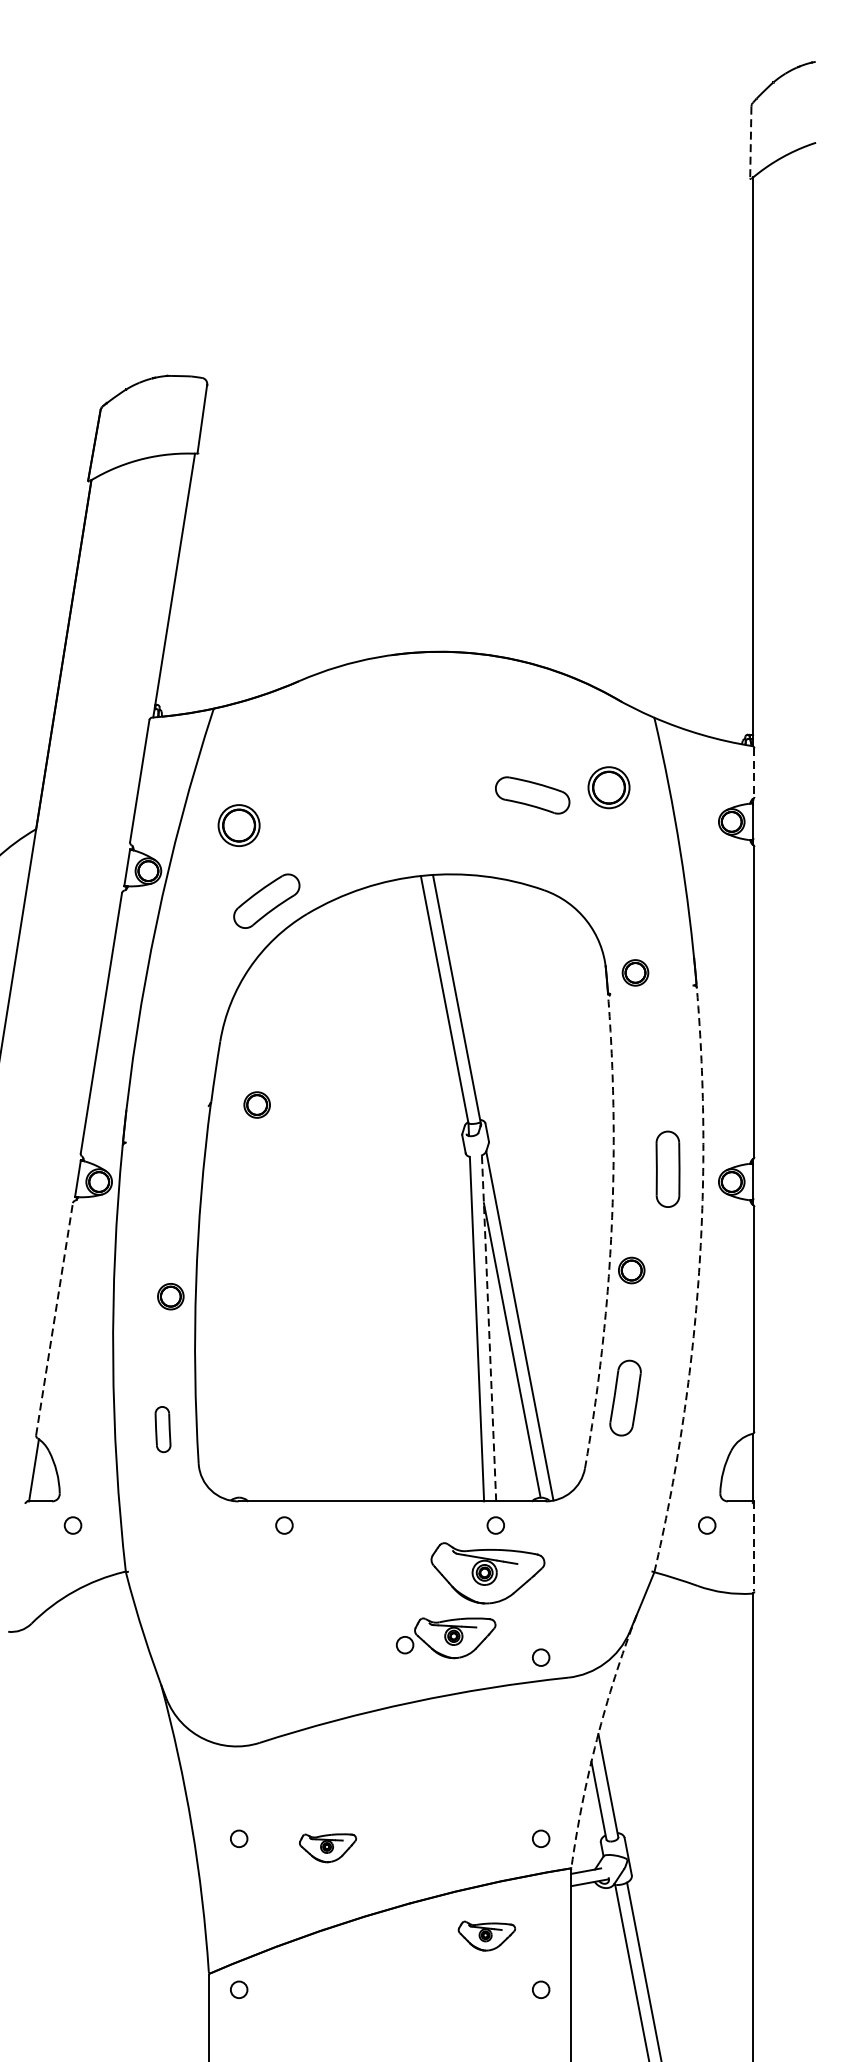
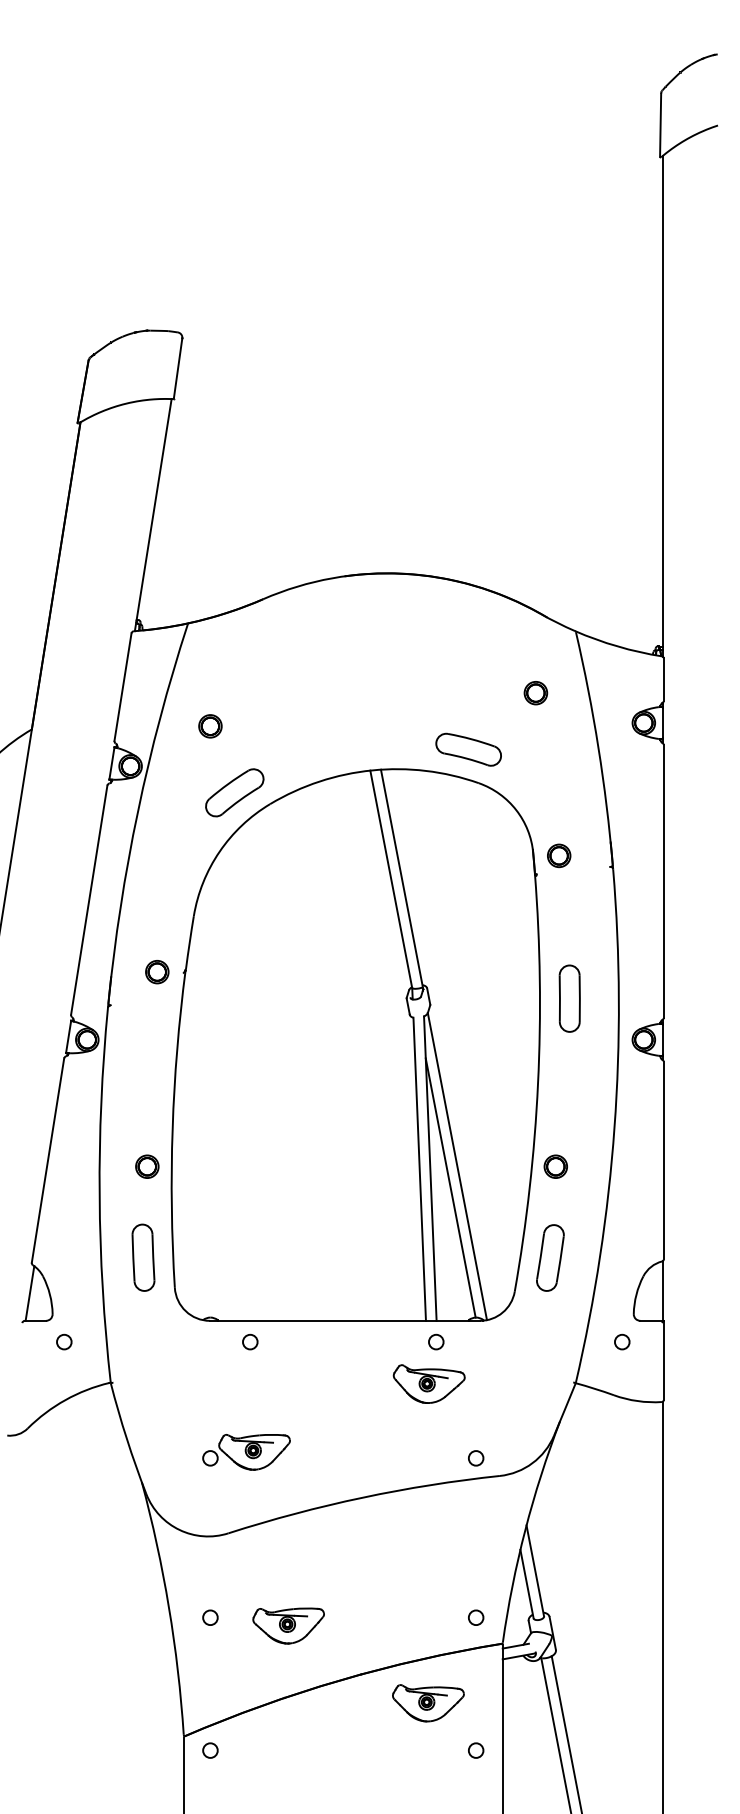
line: (750, 142) -> (660, 125), dashed -> solid
line: (754, 773) -> (663, 680), dashed -> solid
part: (608, 788) -> (535, 693), size x0.62
part: (532, 795) -> (468, 749), moved
part: (239, 825) -> (210, 726), size x0.62
part: (257, 1105) -> (157, 972), moved
part: (667, 1169) -> (569, 998), moved
arc: (612, 1231) -> (538, 1083), dashed -> solid
part: (631, 1270) -> (555, 1166), moved
arc: (698, 1281) -> (614, 1127), dashed -> solid
part: (171, 1296) -> (147, 1166), moved
line: (55, 1319) -> (48, 1160), dashed -> solid
line: (489, 1328) -> (430, 1168), dashed -> solid
part: (625, 1397) -> (550, 1257), moved
part: (163, 1429) -> (143, 1257), size x1.67
line: (754, 1546) -> (663, 1360), dashed -> solid
part: (486, 1572) -> (428, 1383), size x0.71
part: (446, 1638) -> (246, 1452), moved
arc: (597, 1739) -> (525, 1530), dashed -> solid
part: (327, 1847) -> (288, 1625), size x1.43
part: (486, 1936) -> (428, 1703), size x1.43

